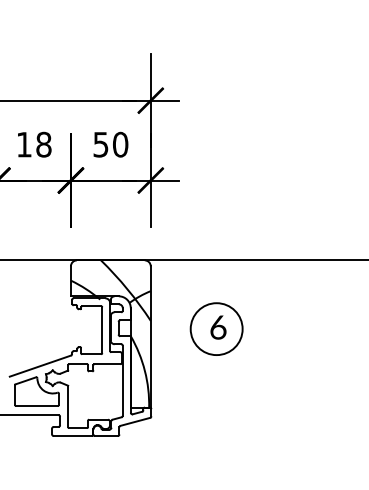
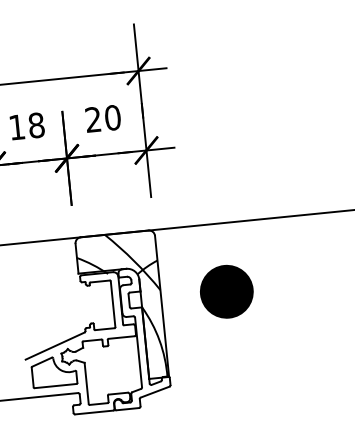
text: (100, 144) -> (92, 119), 50 -> 20
fill: (216, 329) -> (226, 292), added

